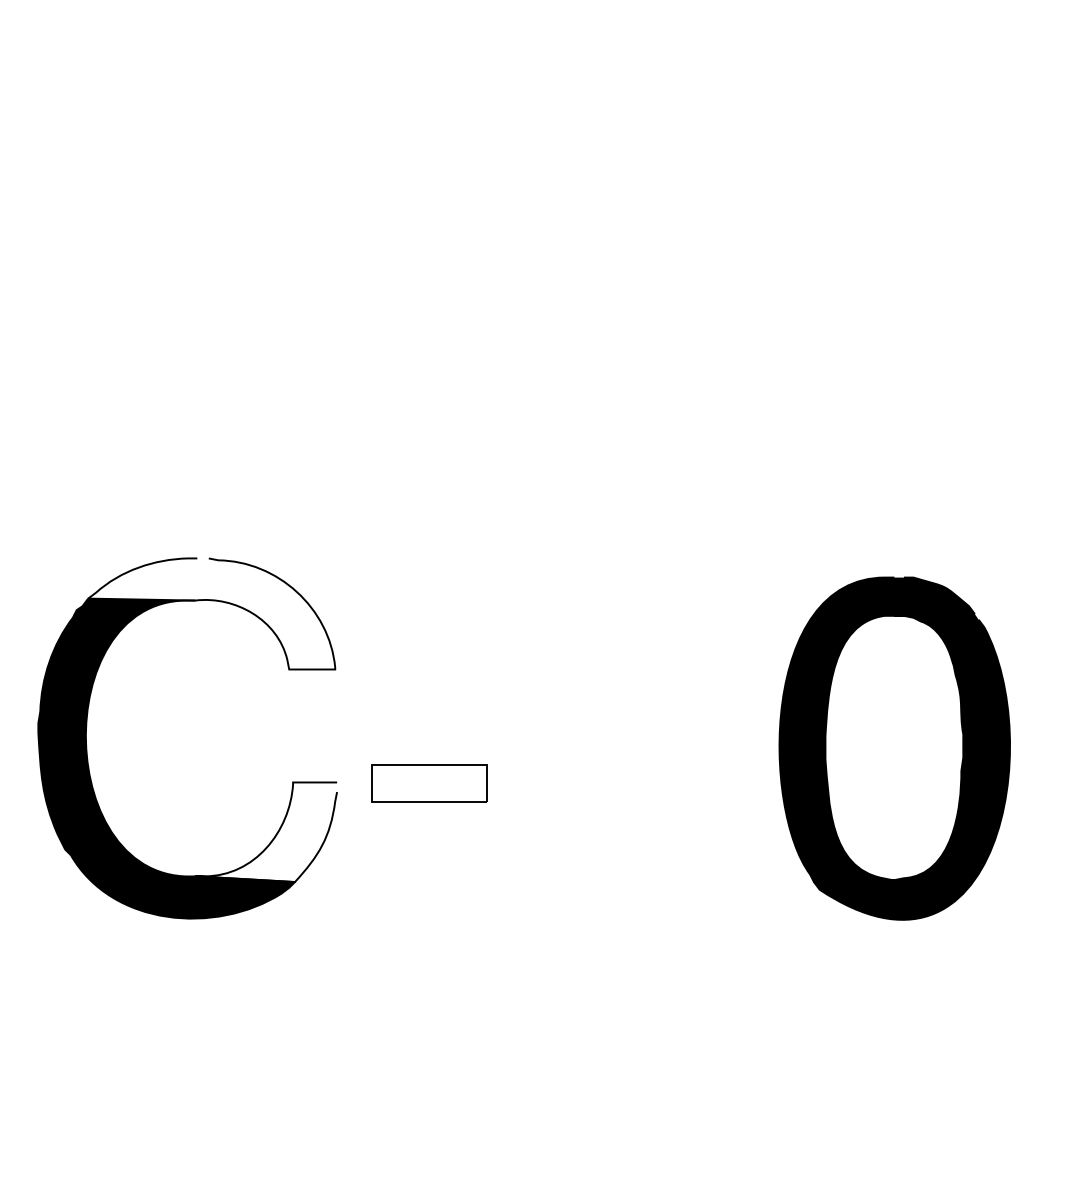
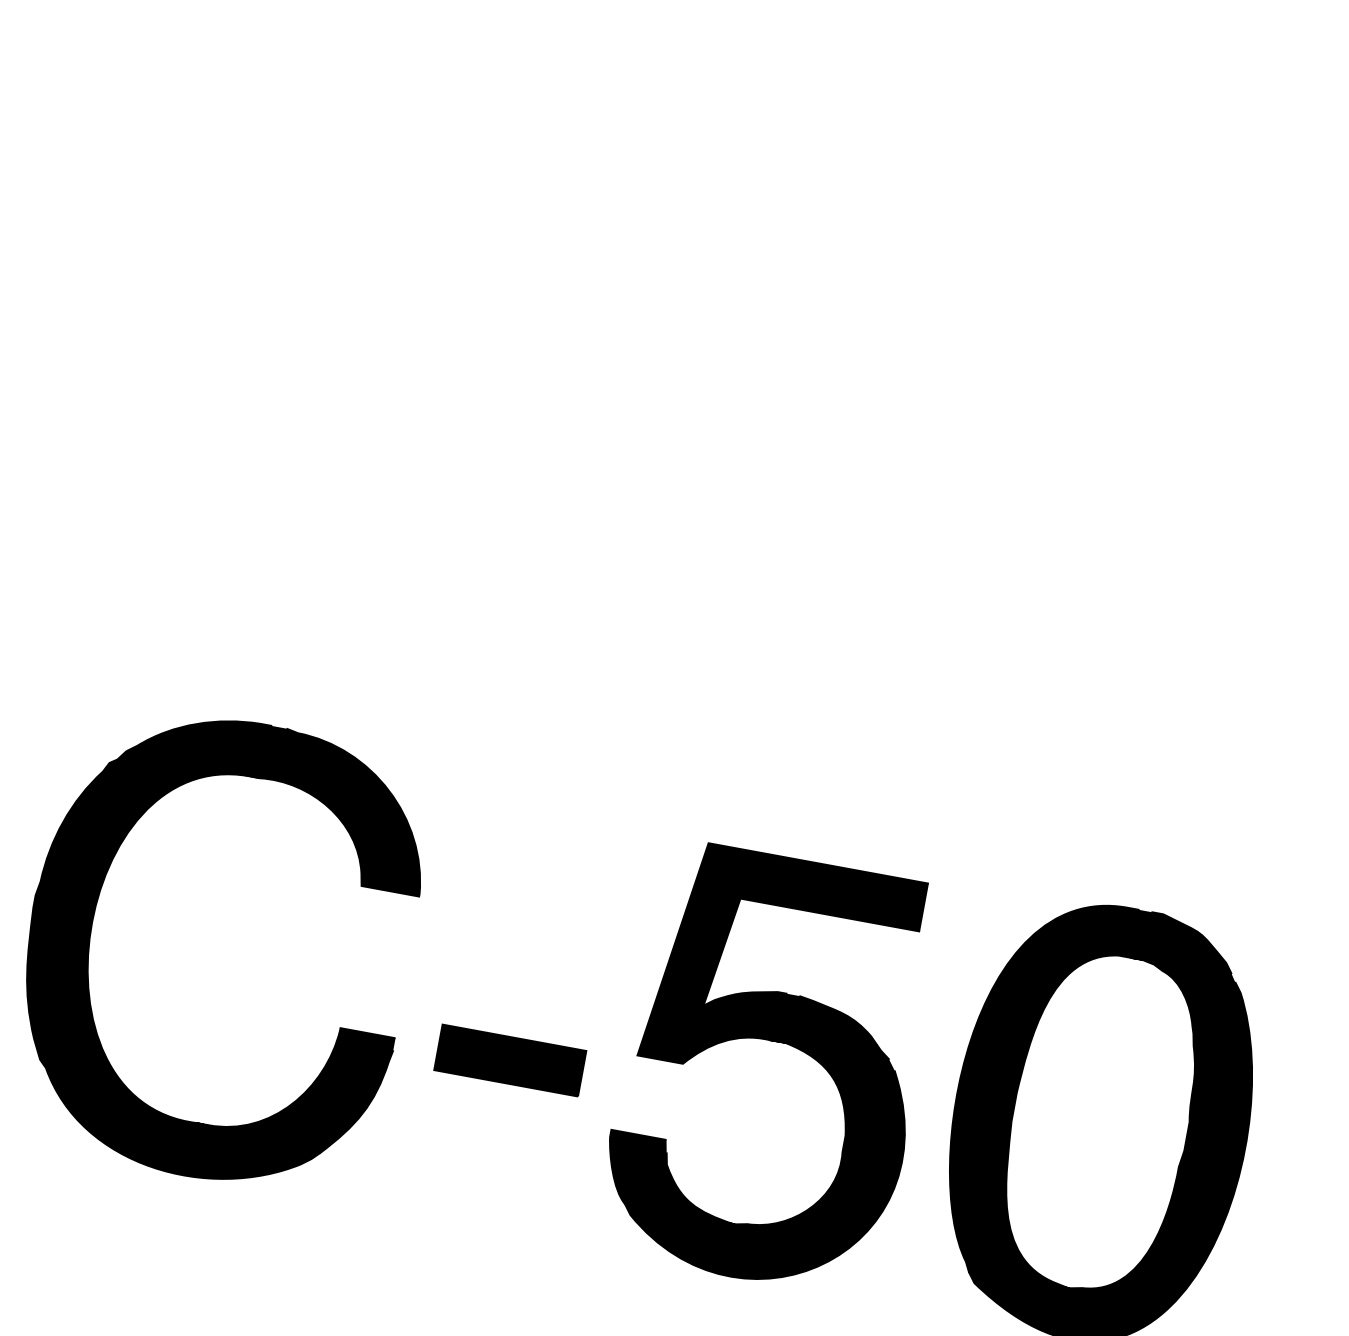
fill: (211, 613) -> (277, 798), added
part: (631, 731) -> (775, 1042), added
fill: (428, 783) -> (509, 1060), added
fill: (266, 832) -> (295, 1084), added

